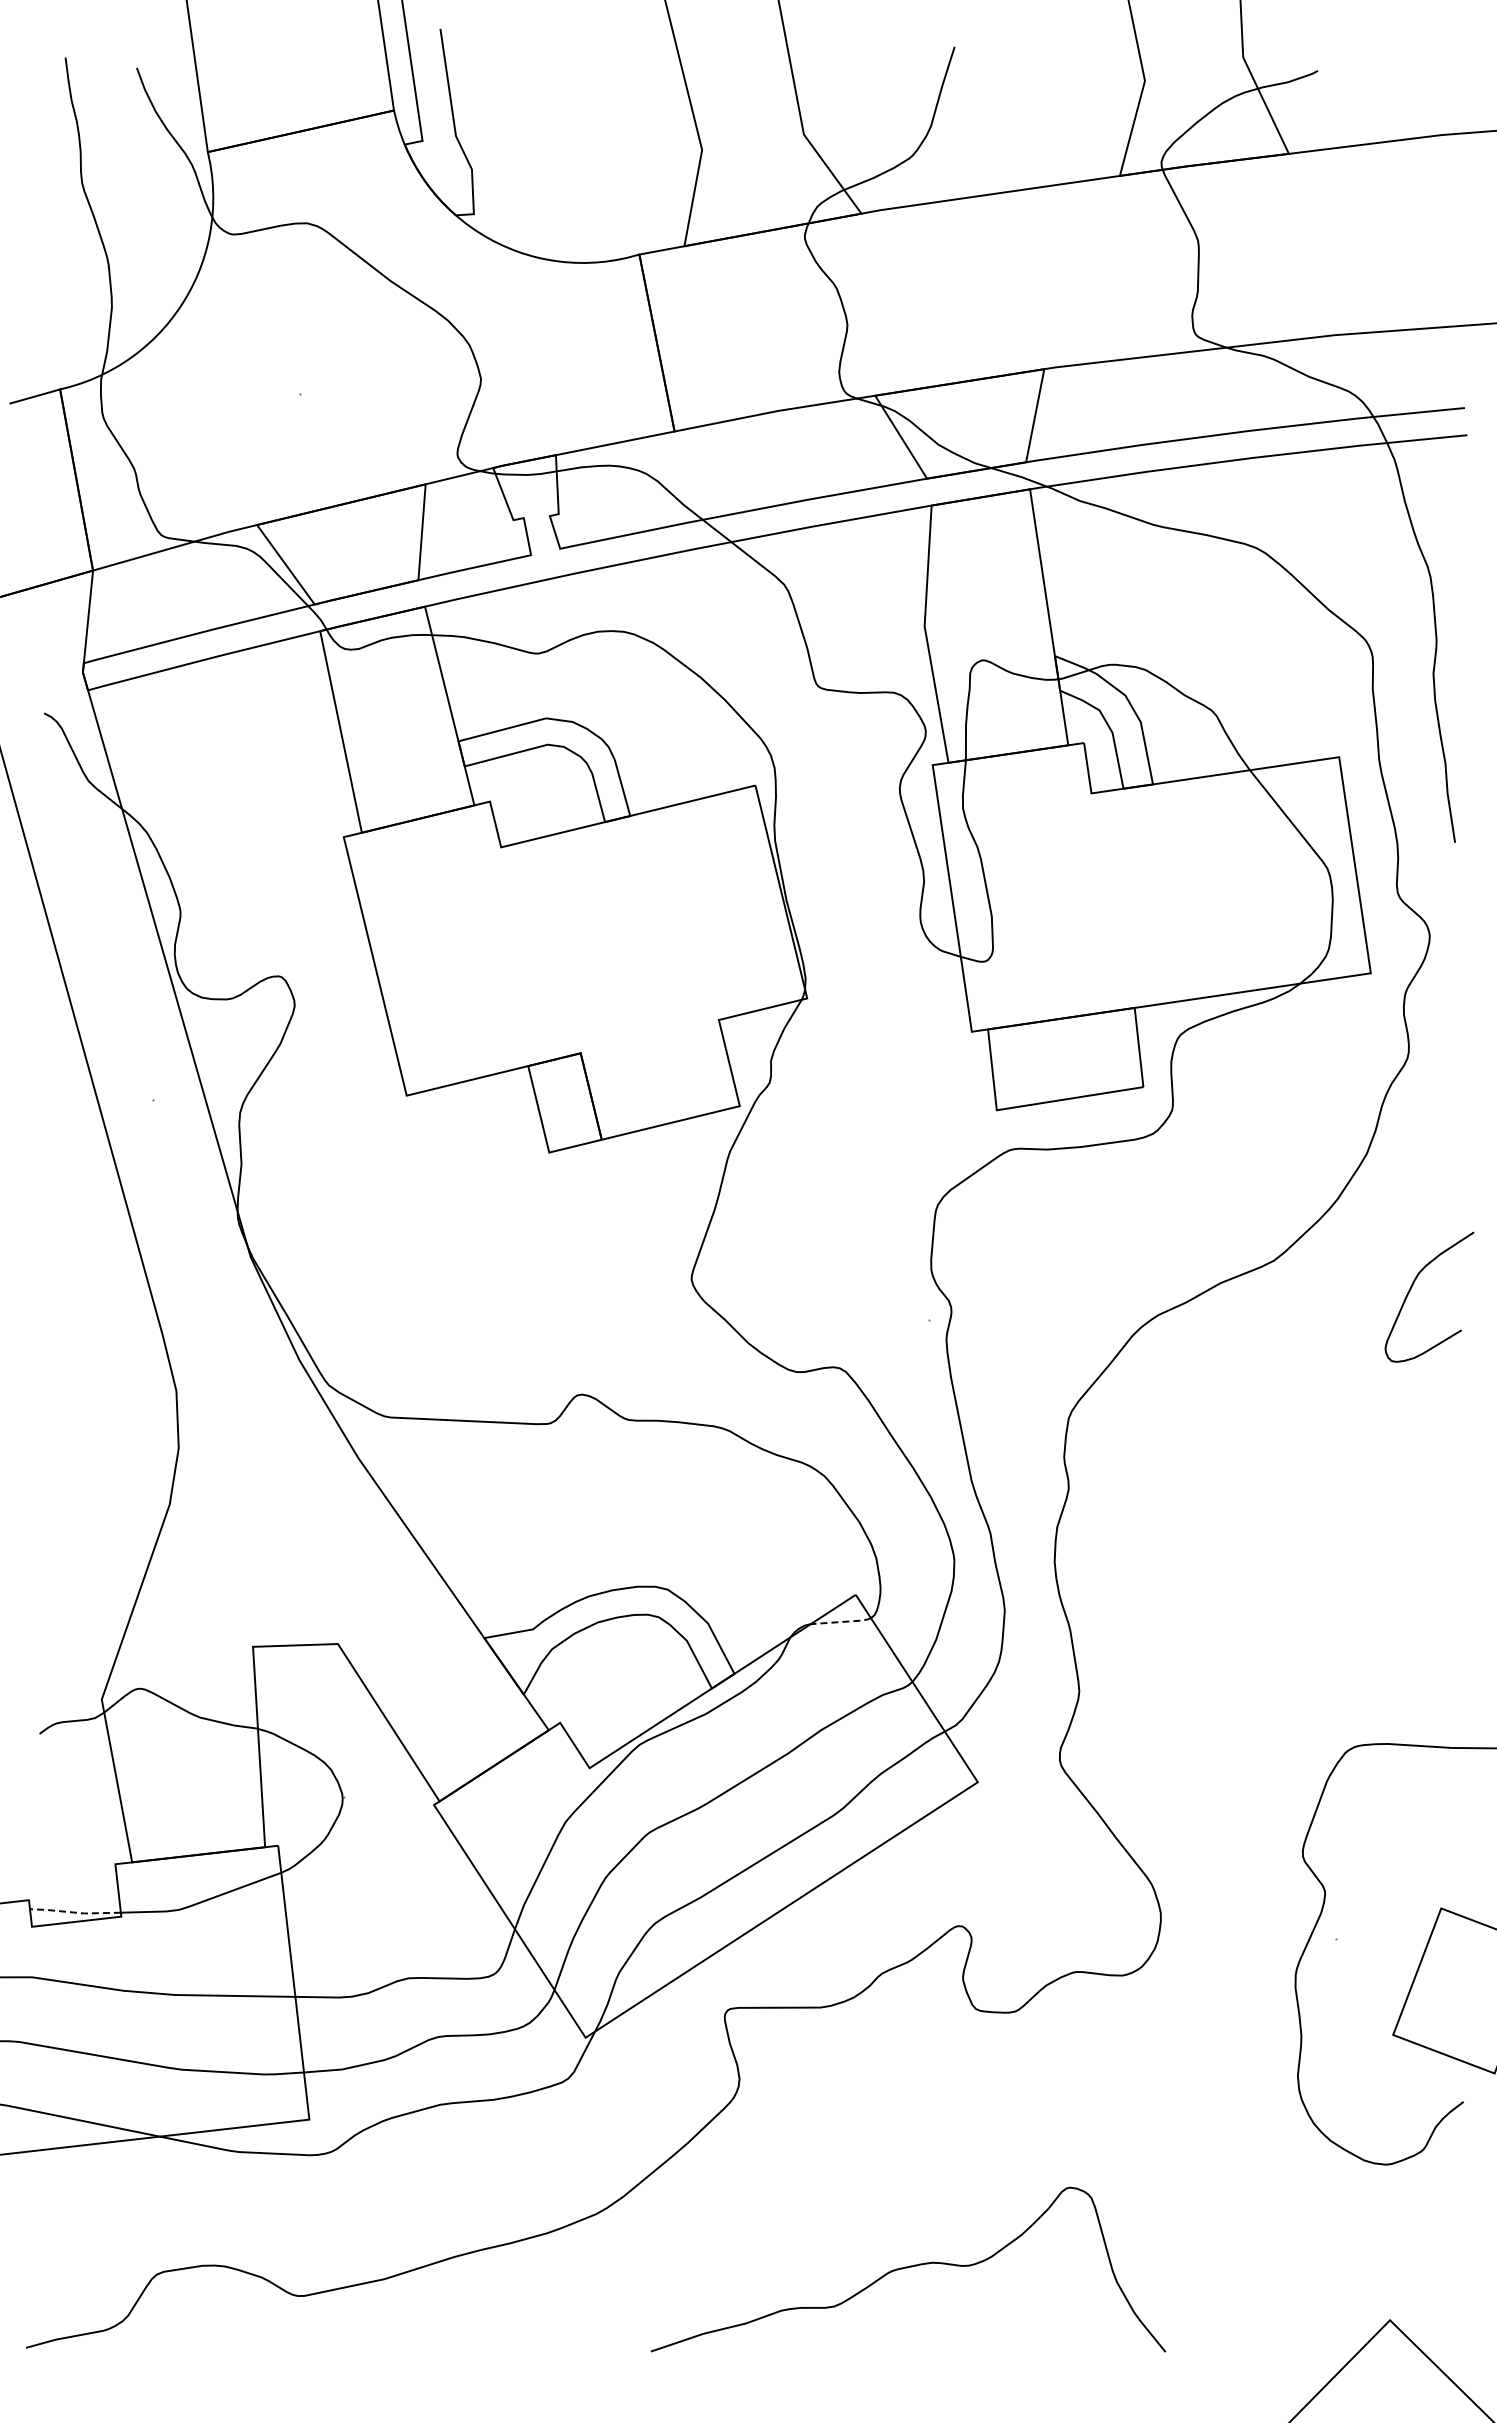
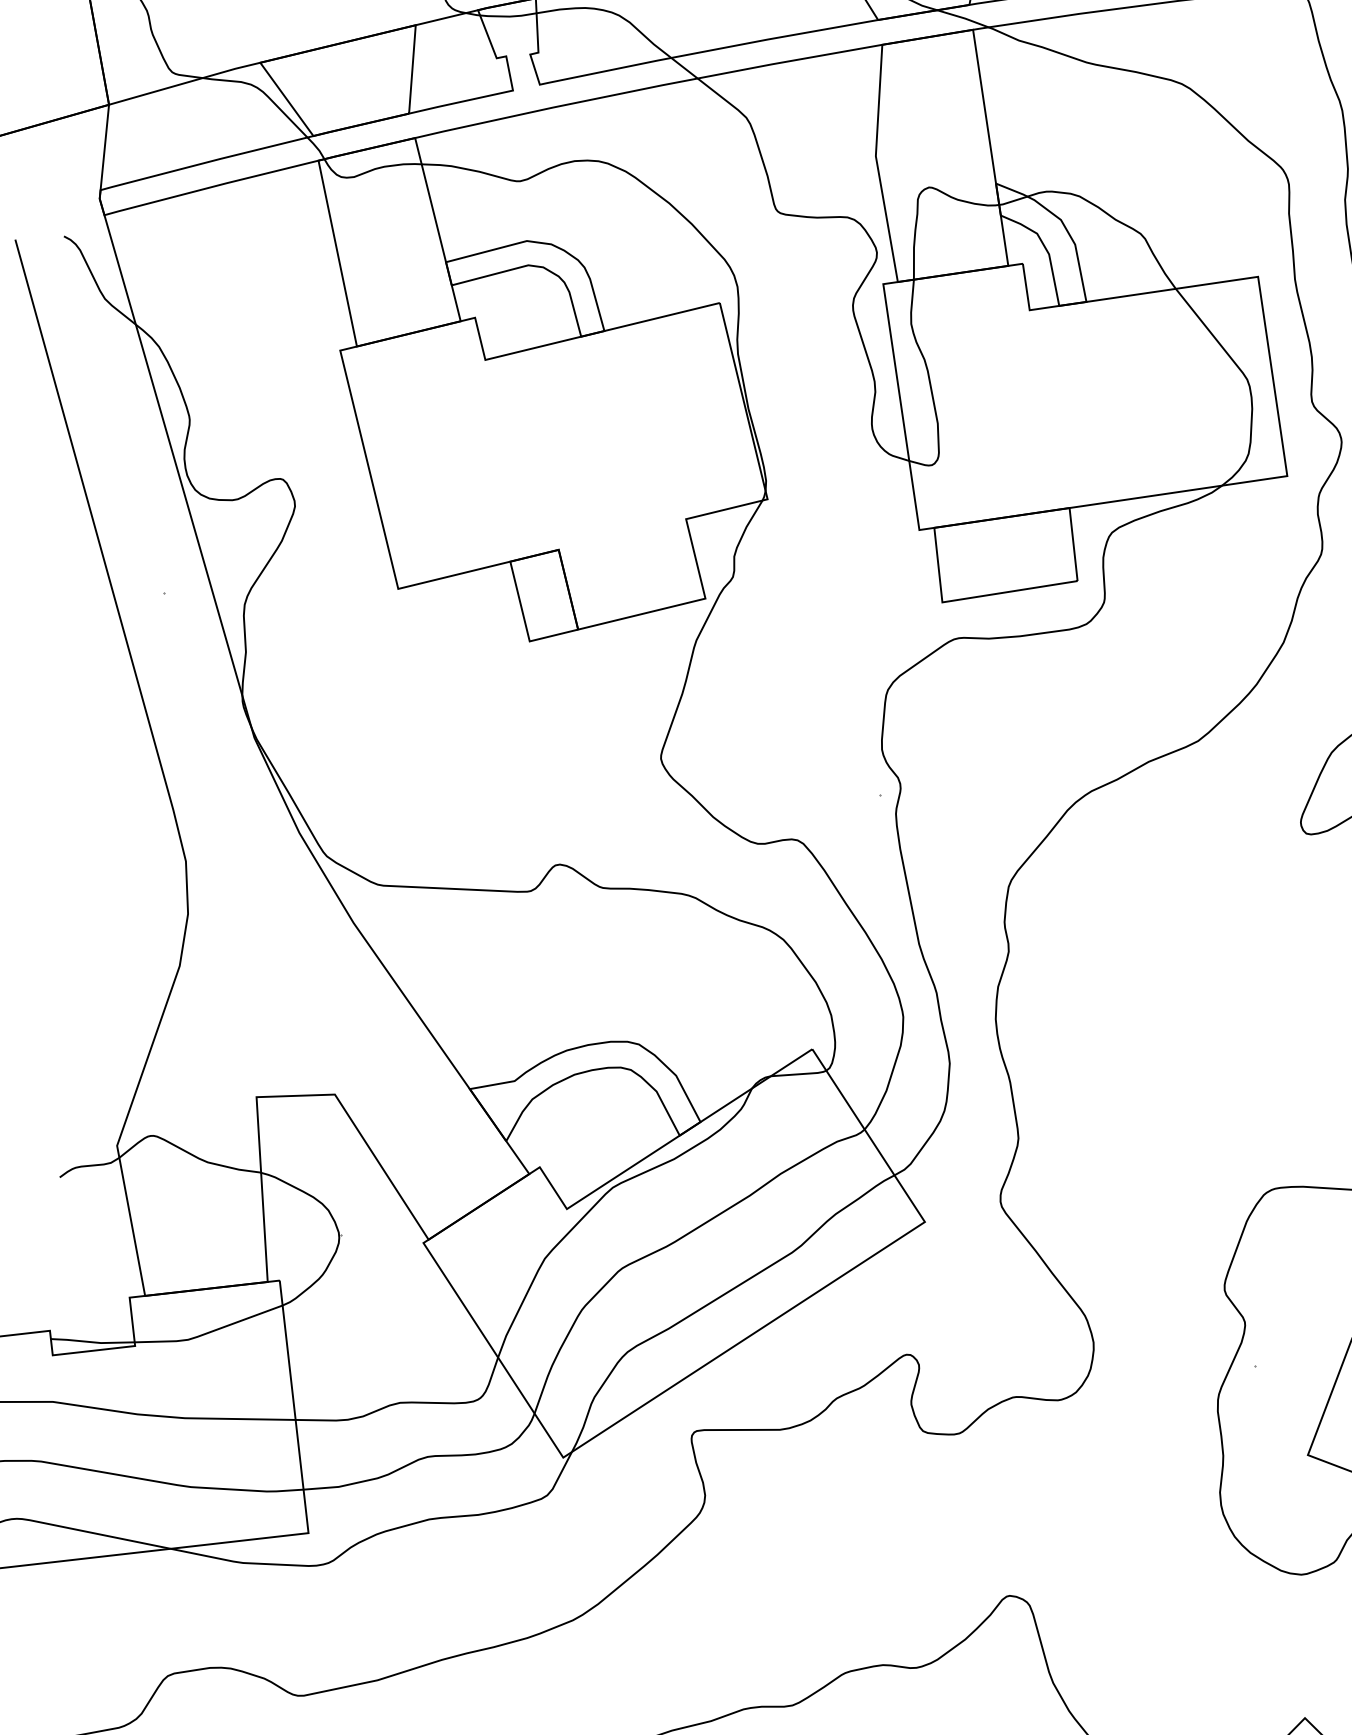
line: (842, 1621) -> (800, 1073), dashed -> solid
line: (74, 1912) -> (91, 1342), dashed -> solid

